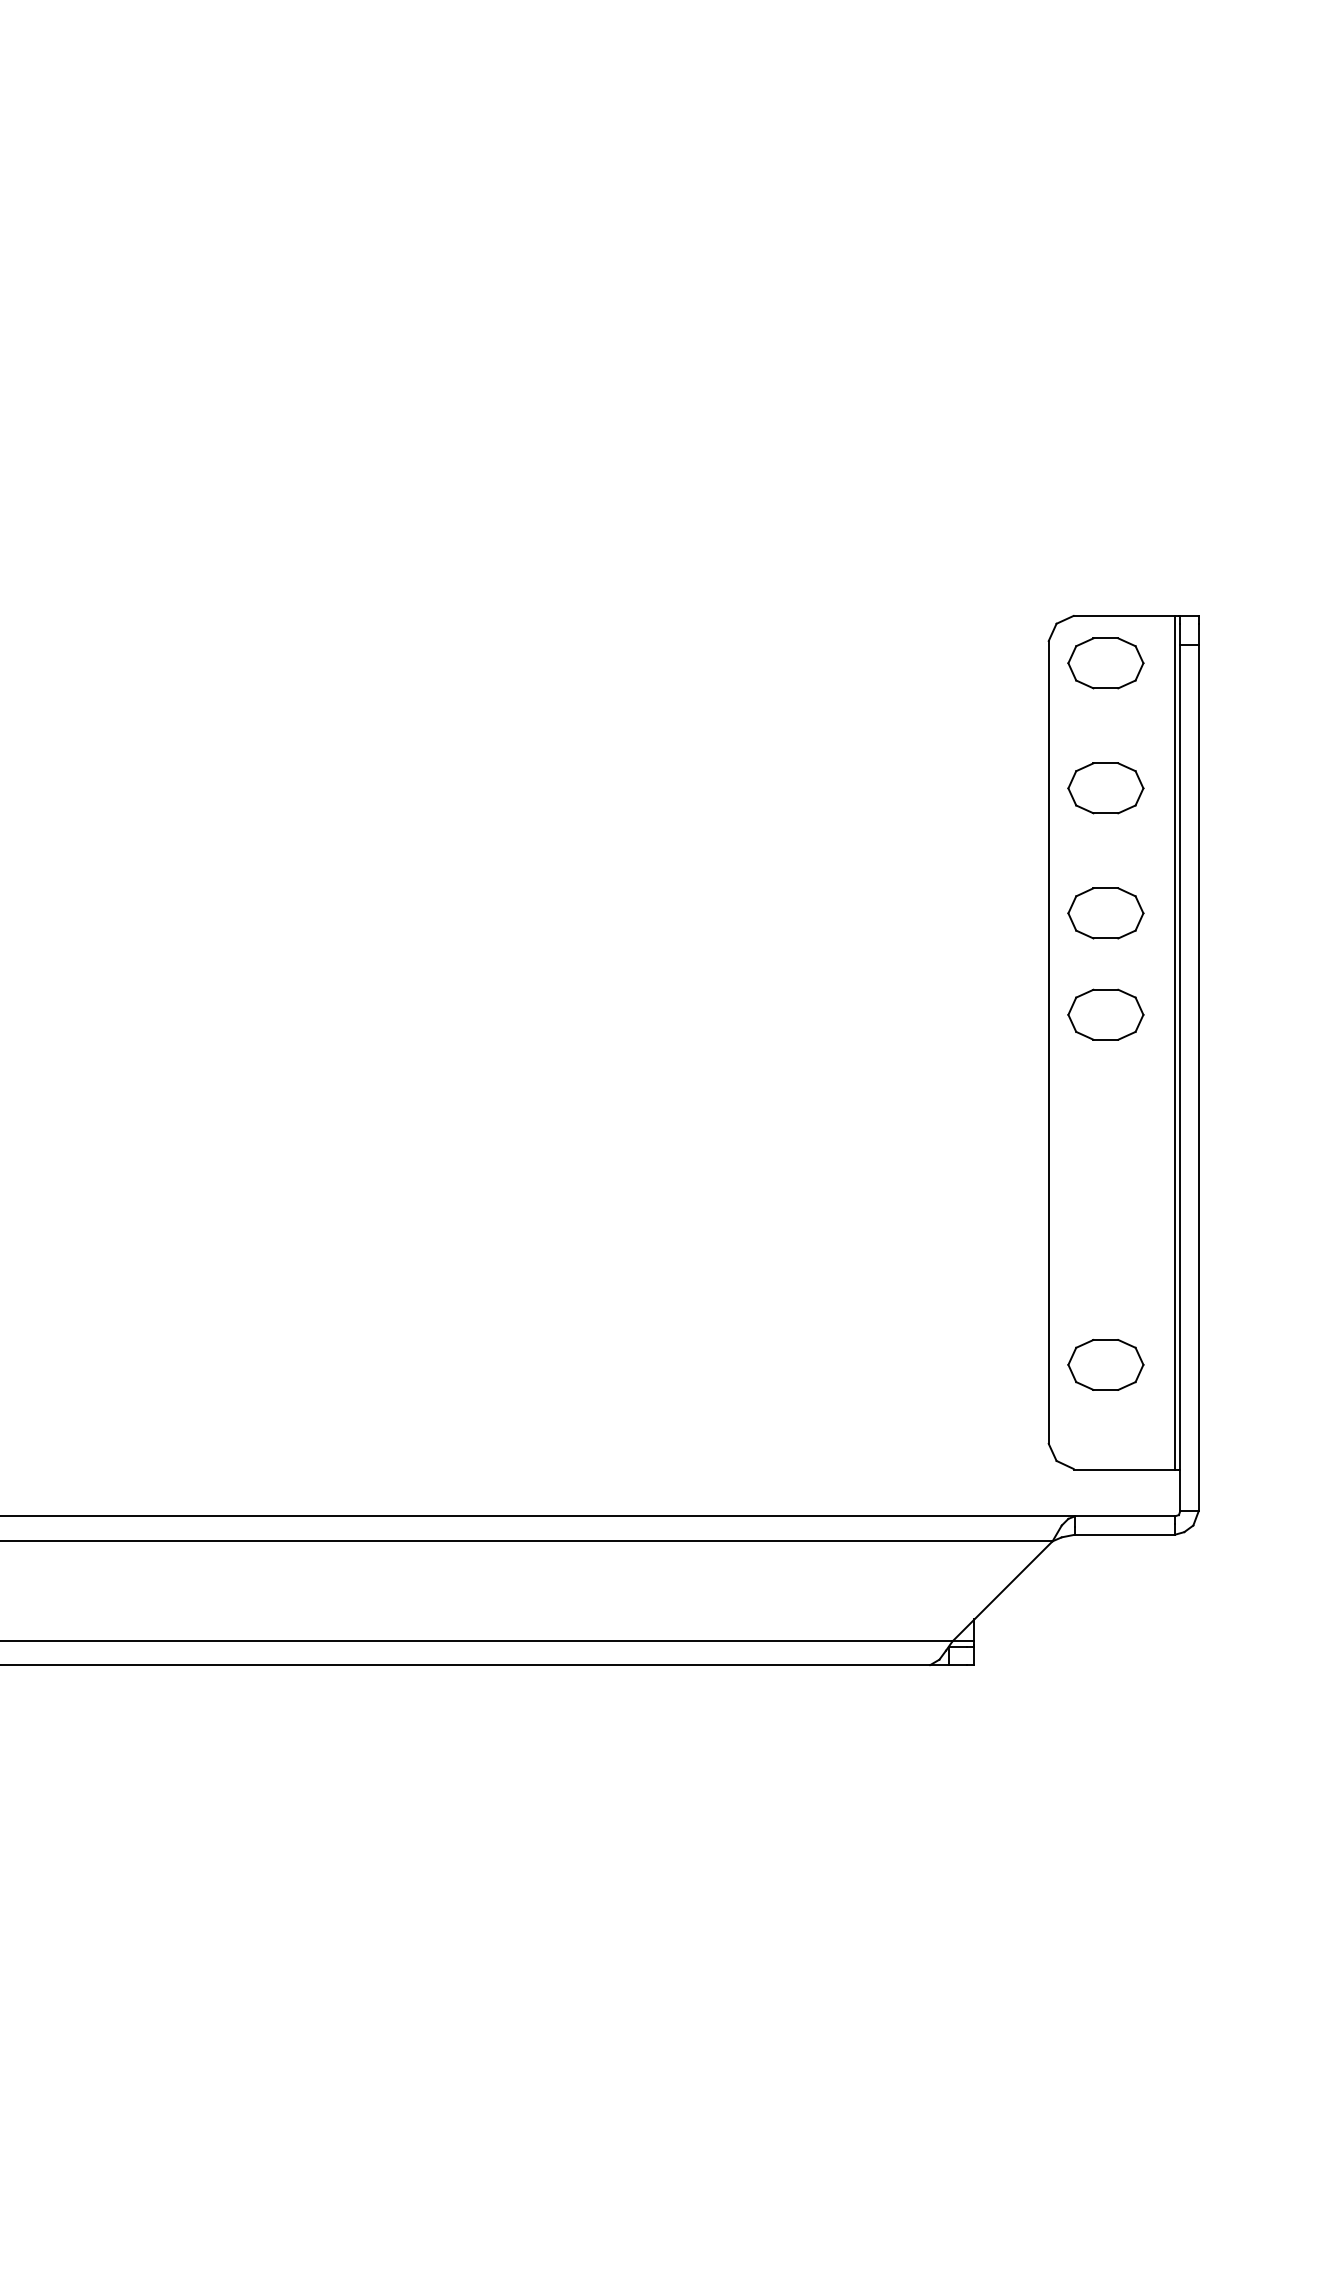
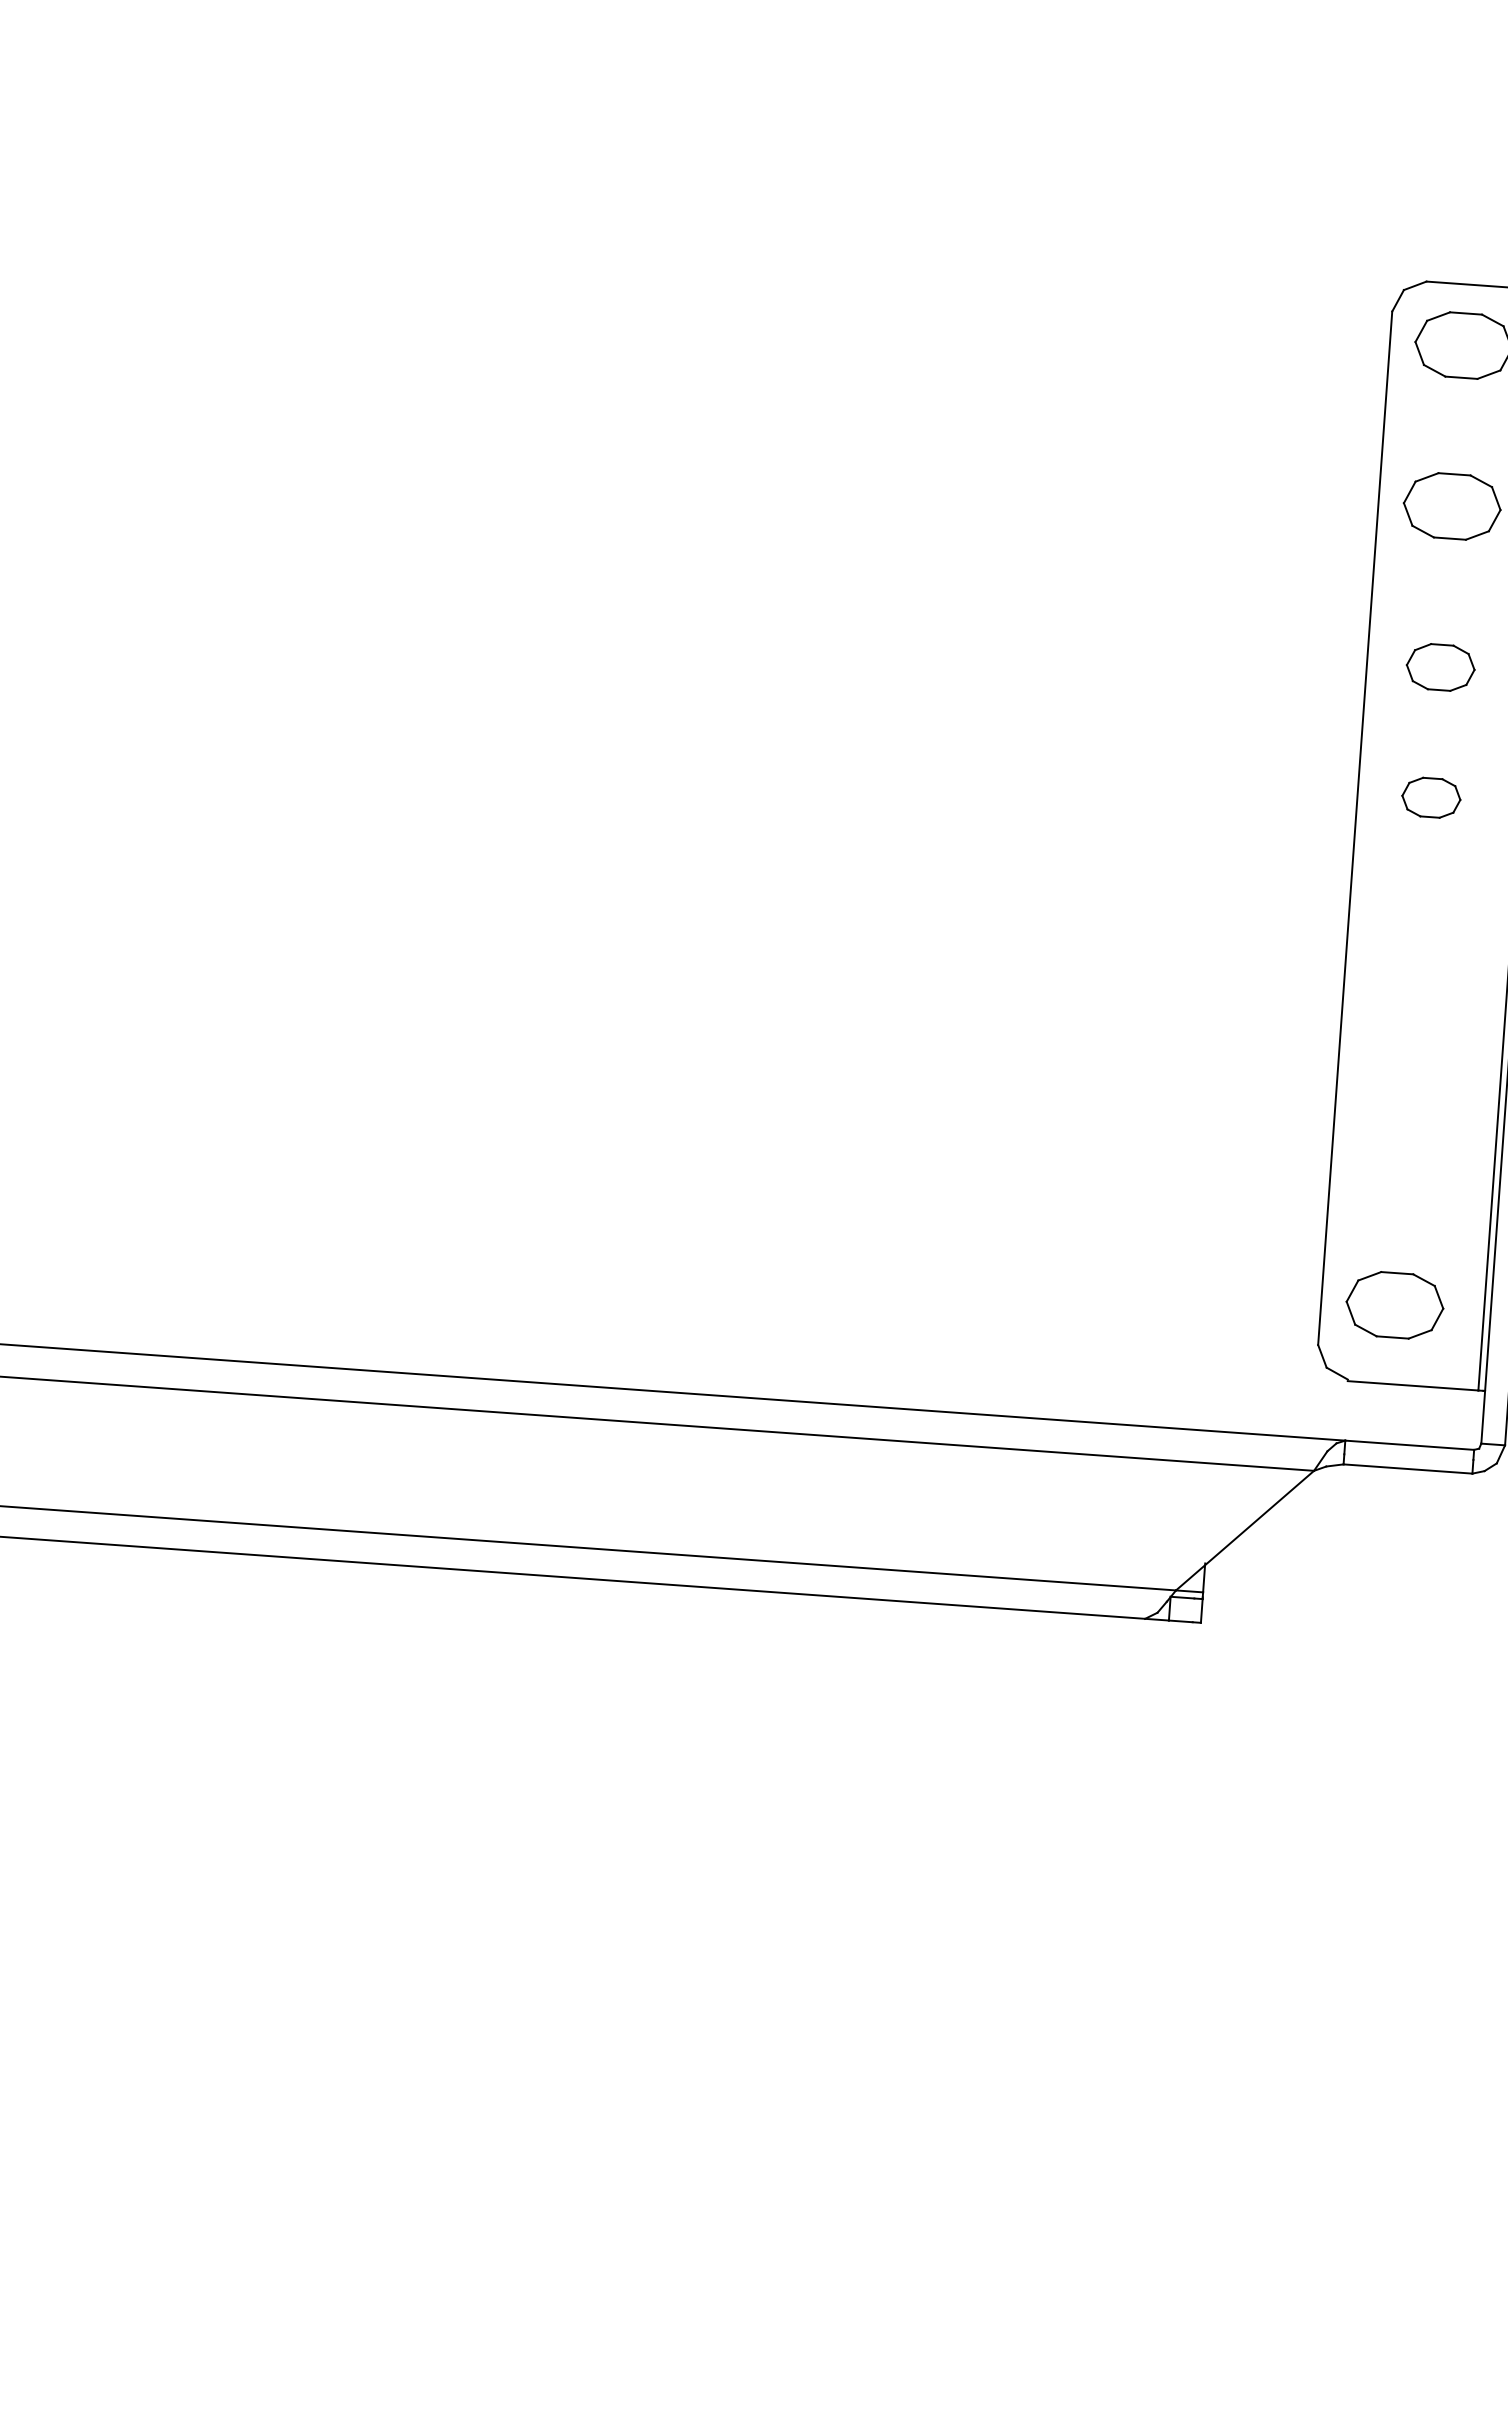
part: (1105, 913) -> (1440, 667), size x0.7
part: (1105, 1014) -> (1430, 797), size x0.6
part: (1105, 1364) -> (1394, 1304), moved

